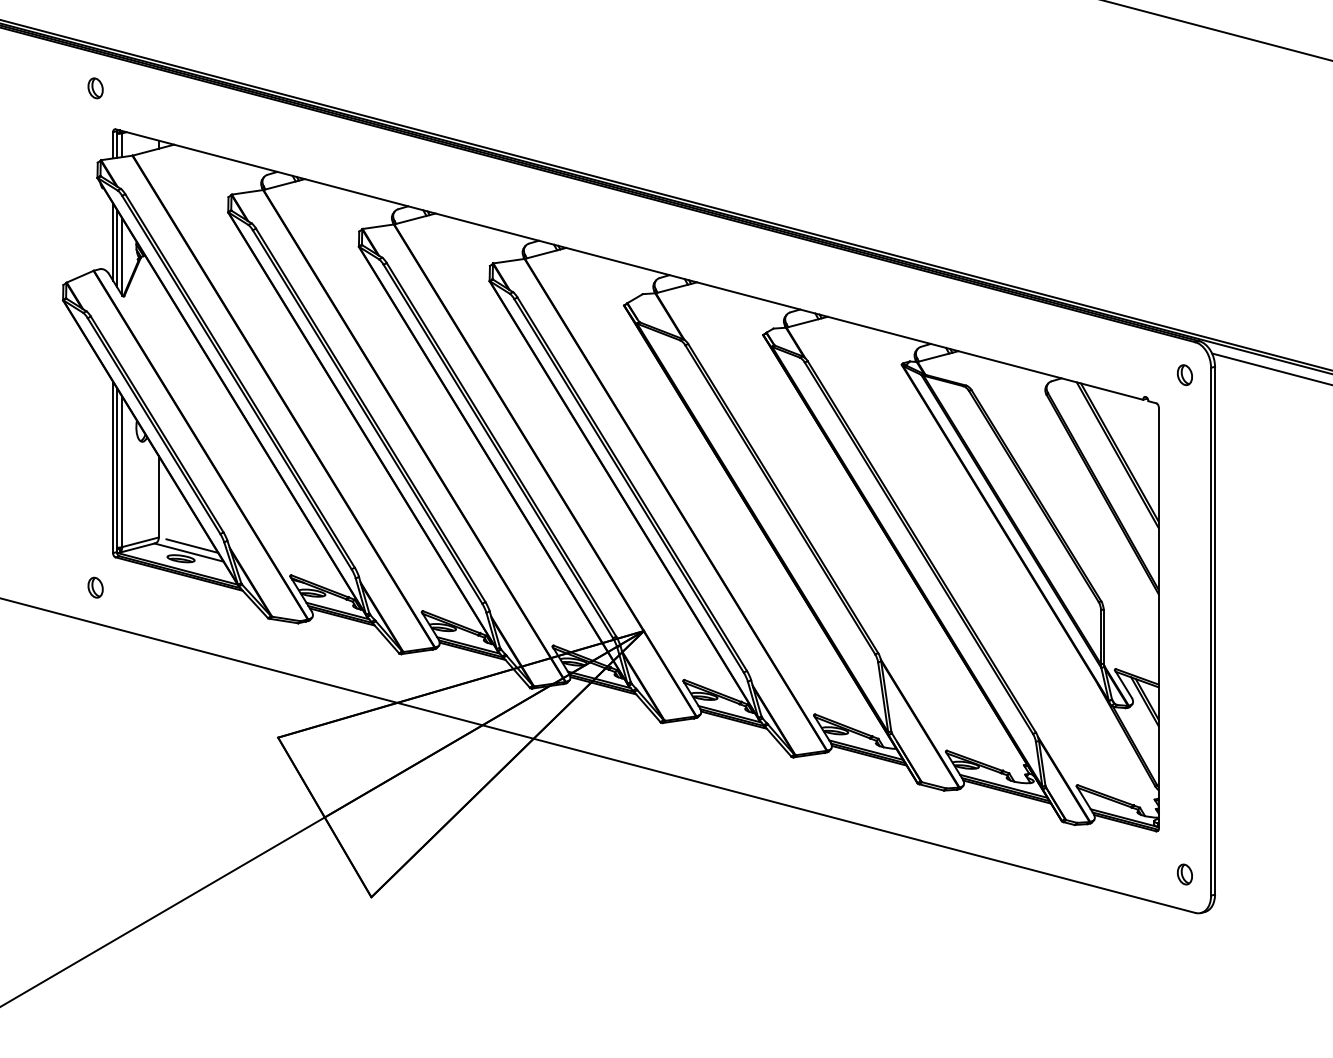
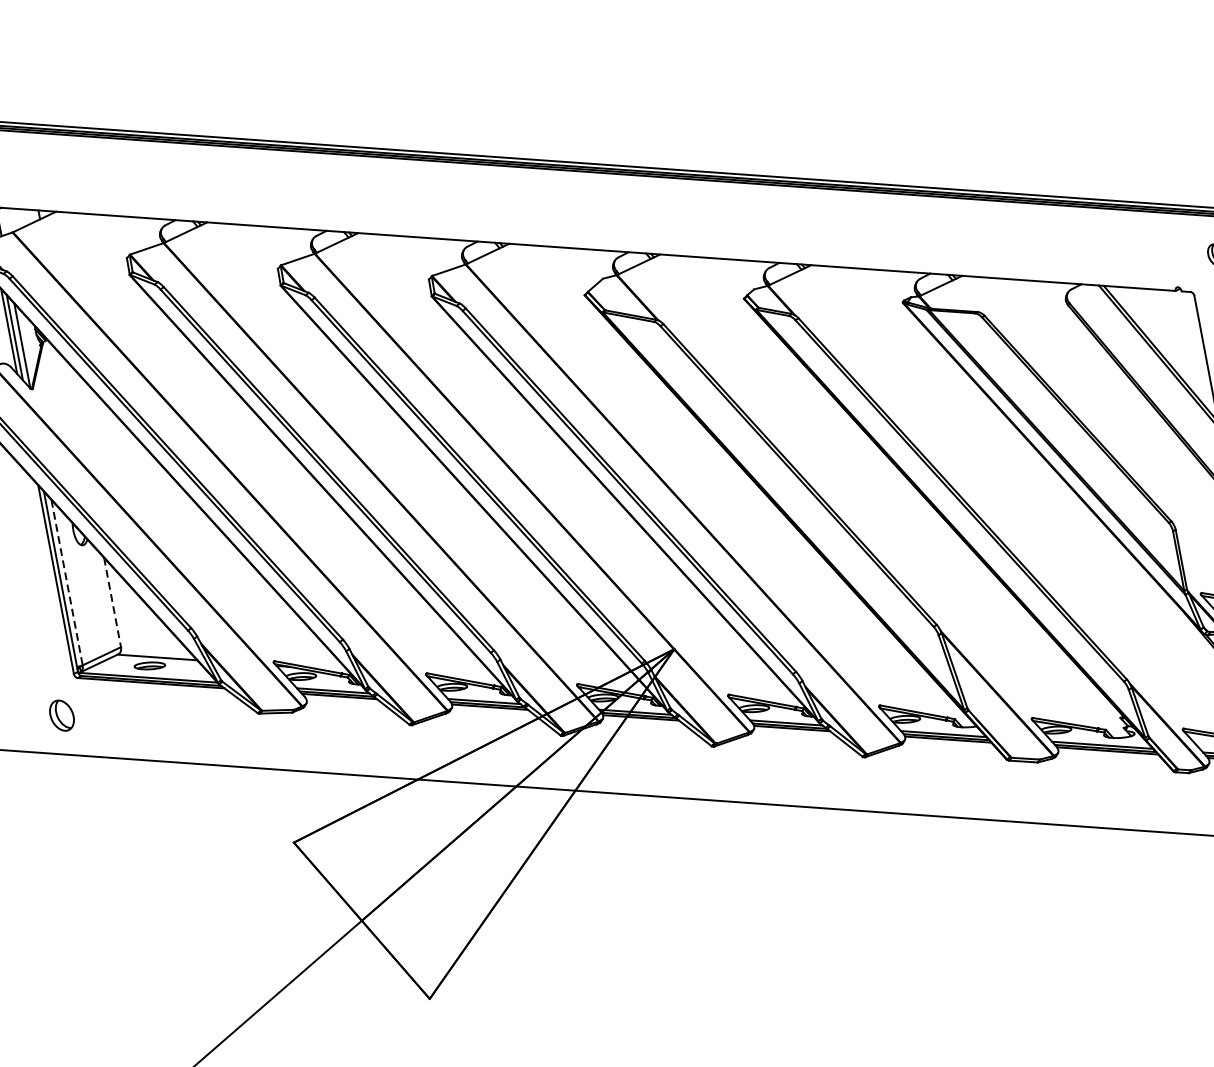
line: (122, 472) -> (67, 583), solid -> dashed
line: (158, 496) -> (112, 602), solid -> dashed
line: (192, 545) -> (159, 648), removed
part: (95, 587) -> (61, 715), size x1.4

